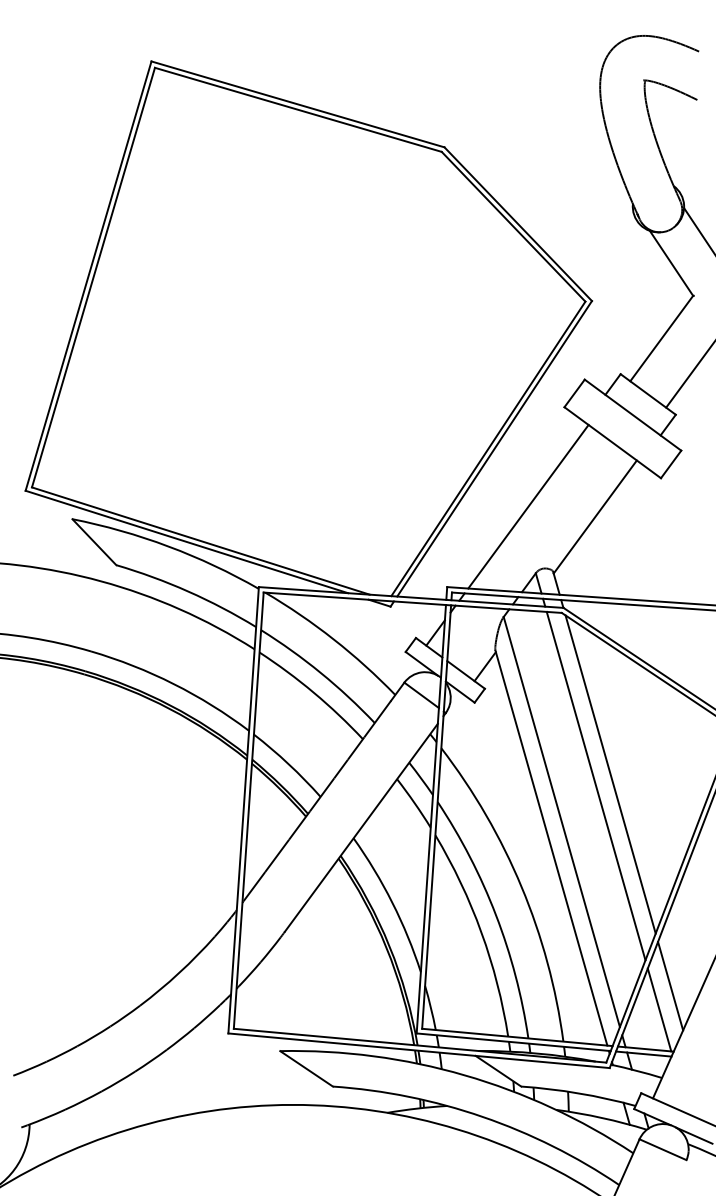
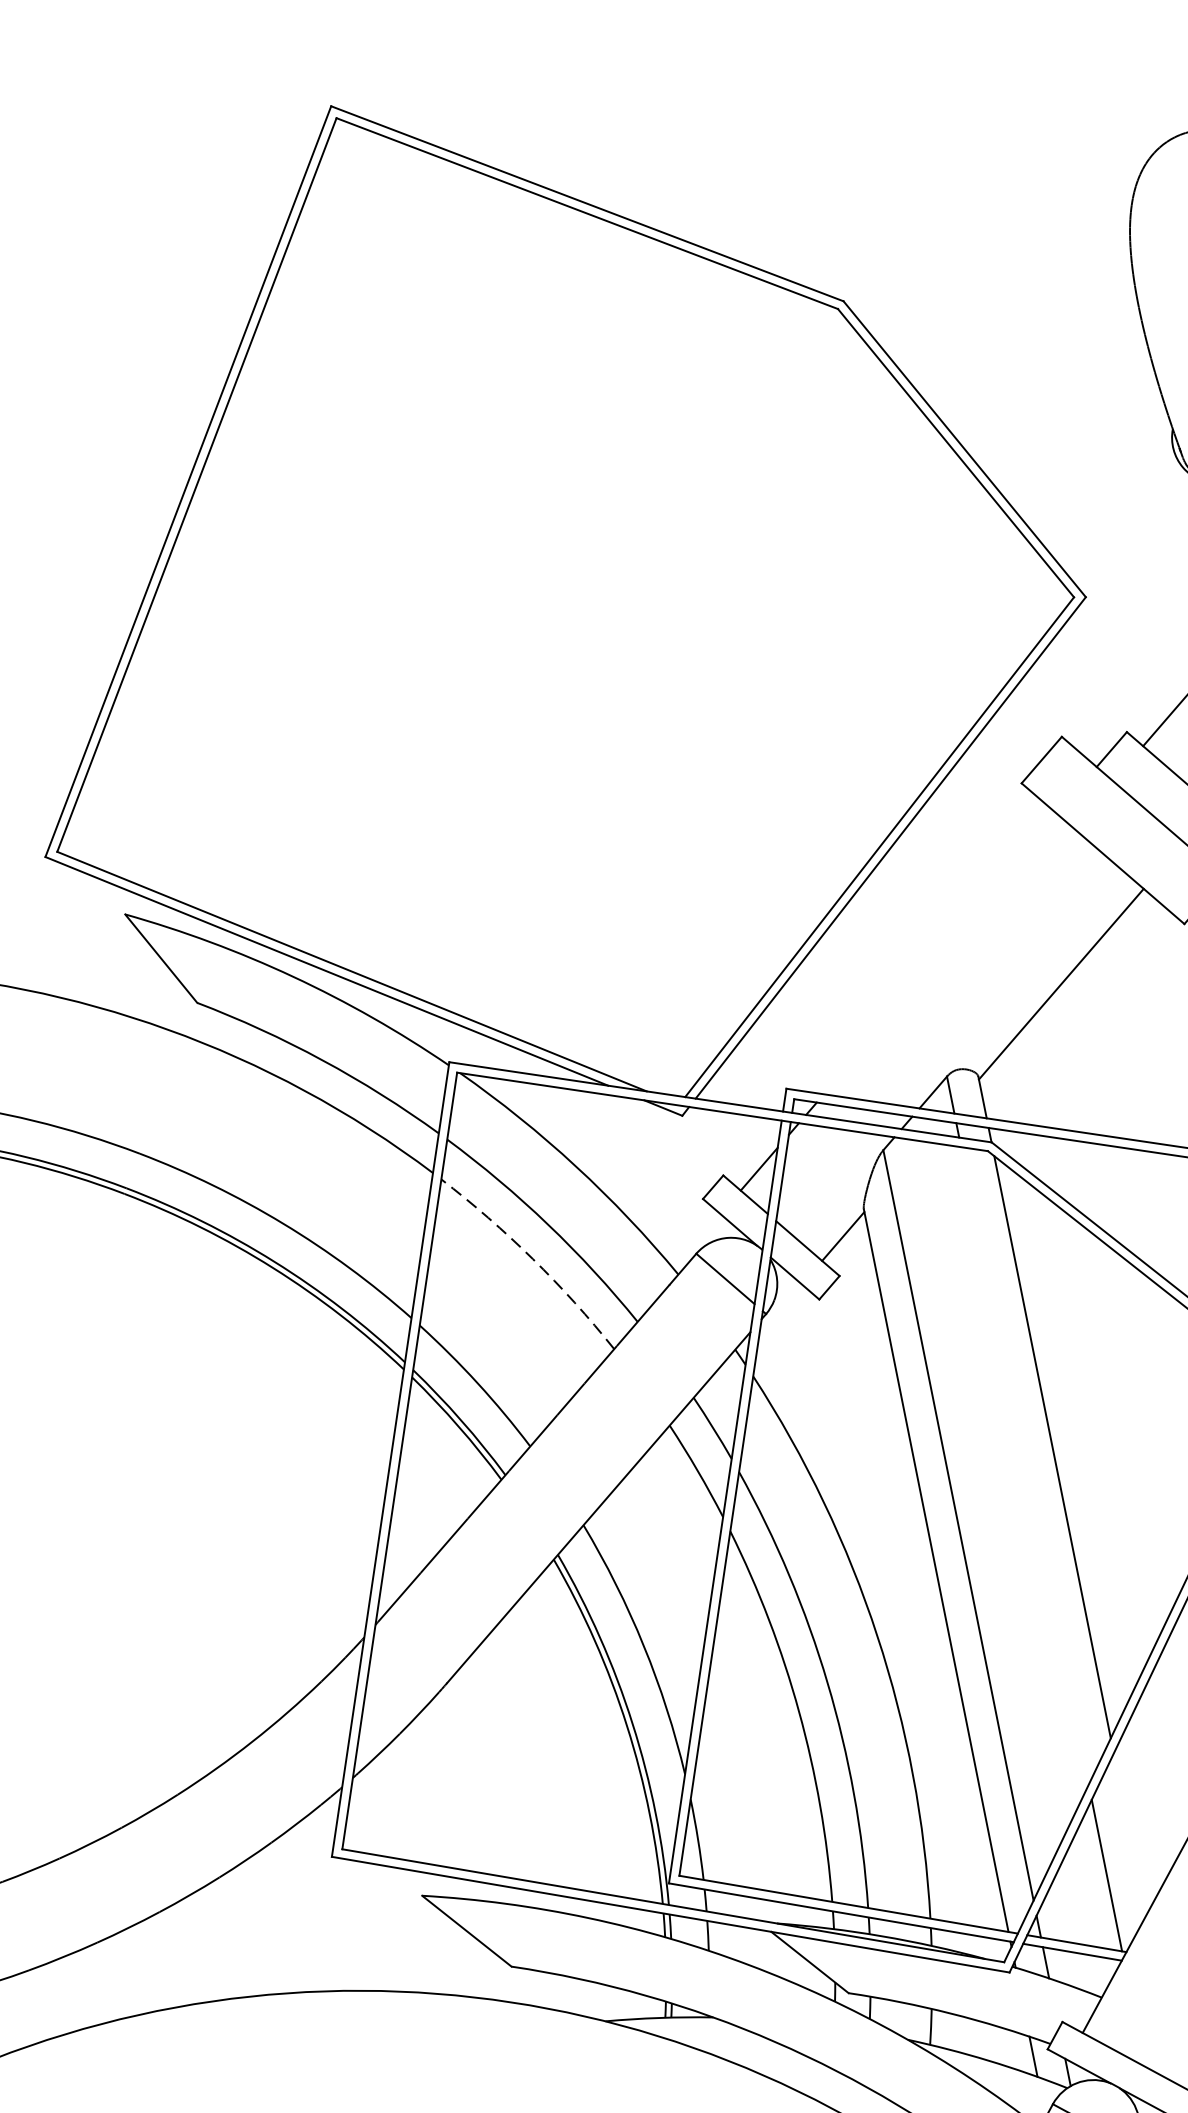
line: (528, 506) -> (943, 955), removed
arc: (313, 692) -> (532, 1258), solid -> dashed
line: (595, 785) -> (1023, 1464), removed
line: (670, 985) -> (1129, 1833), removed

